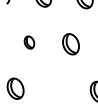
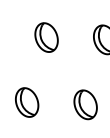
part: (29, 42) -> (46, 37), size x1.67
part: (57, 90) -> (86, 105), added

